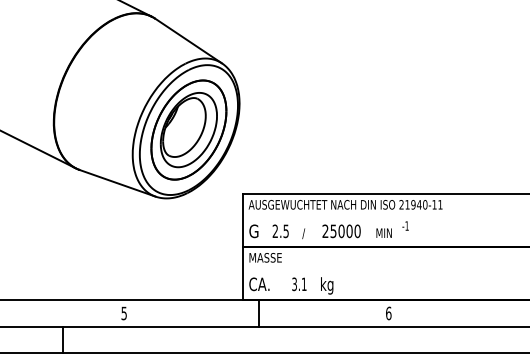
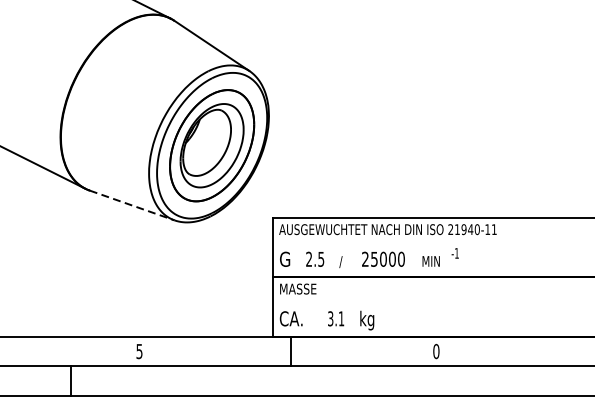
line: (117, 183) -> (131, 205), solid -> dashed
text: (388, 312) -> (436, 350), 6 -> 0

